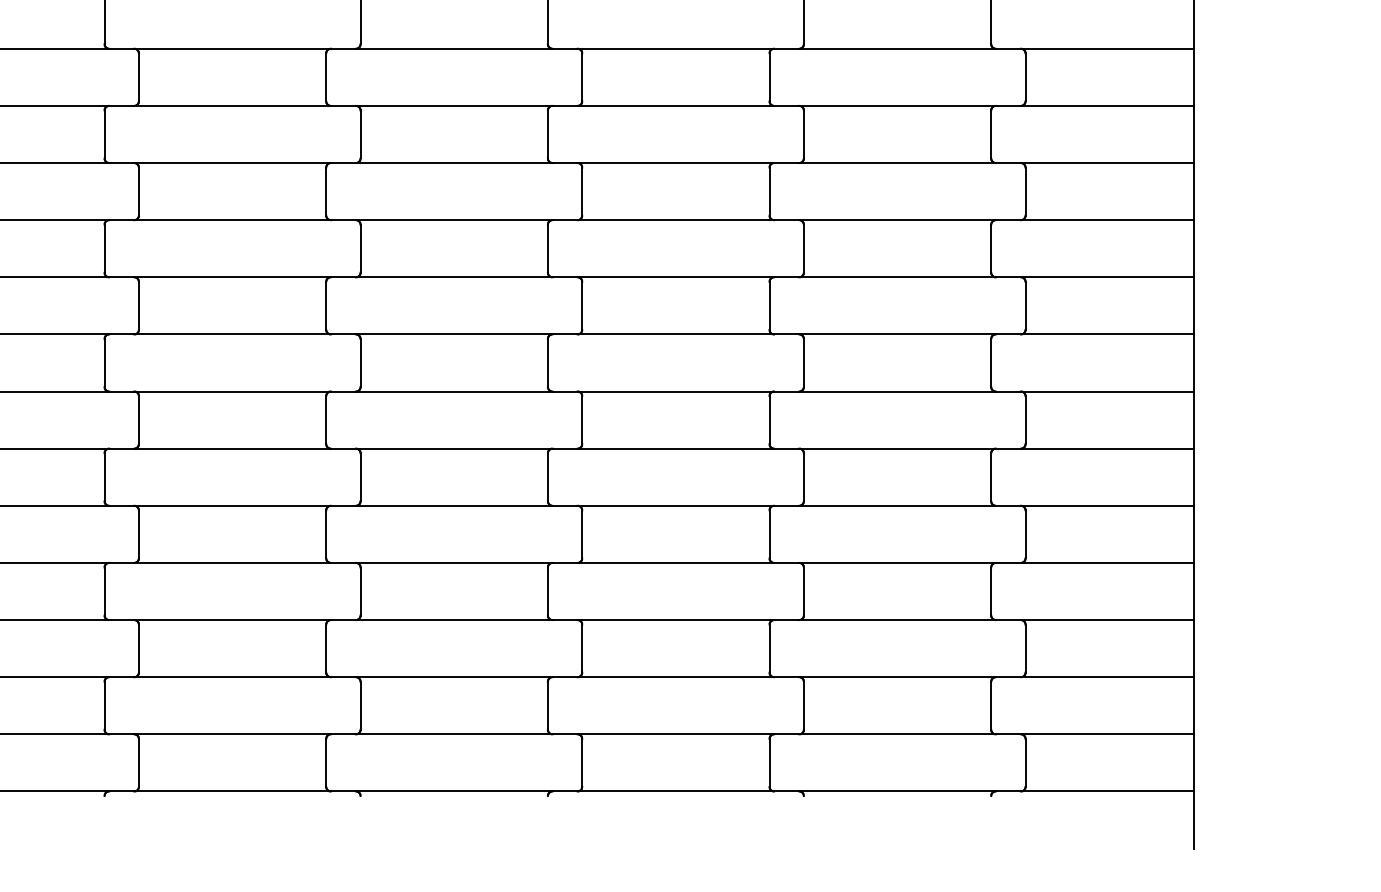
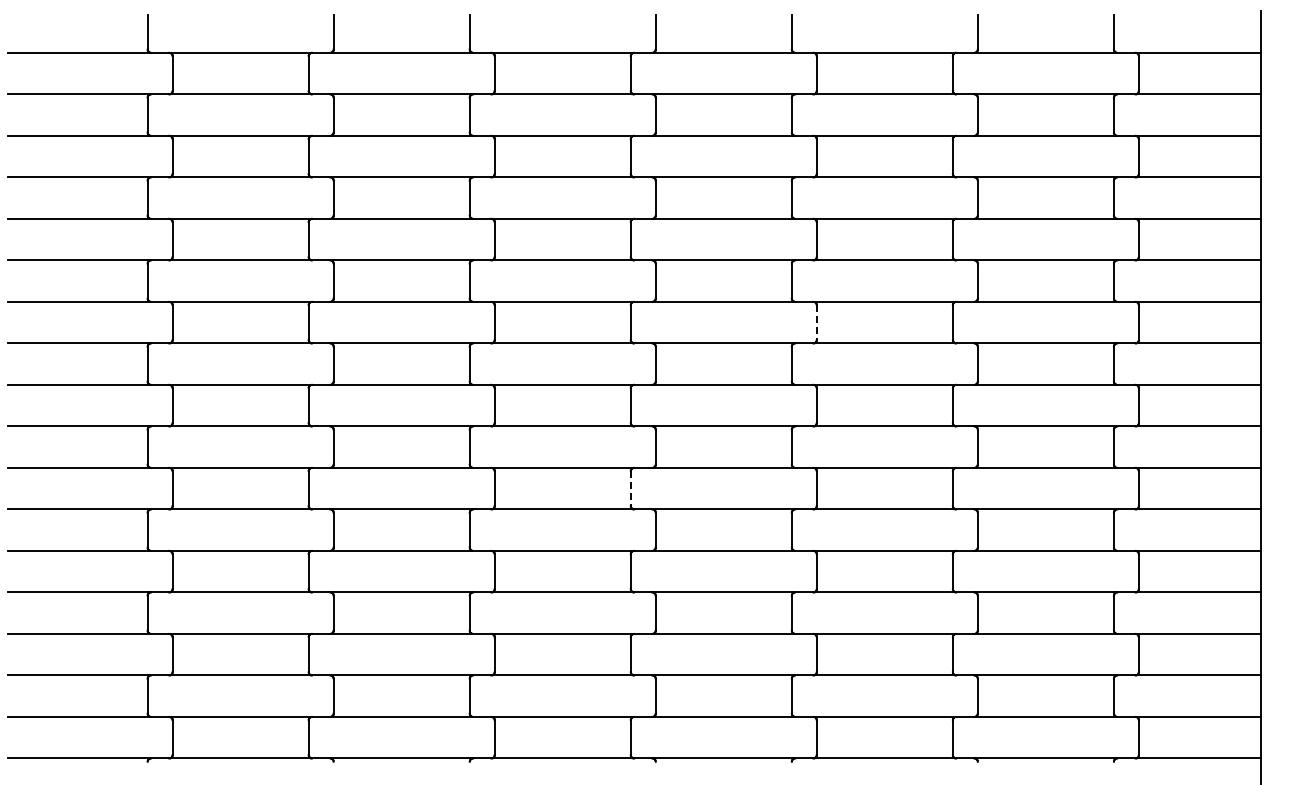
line: (581, 192) -> (816, 323), solid -> dashed
line: (325, 421) -> (630, 489), solid -> dashed

